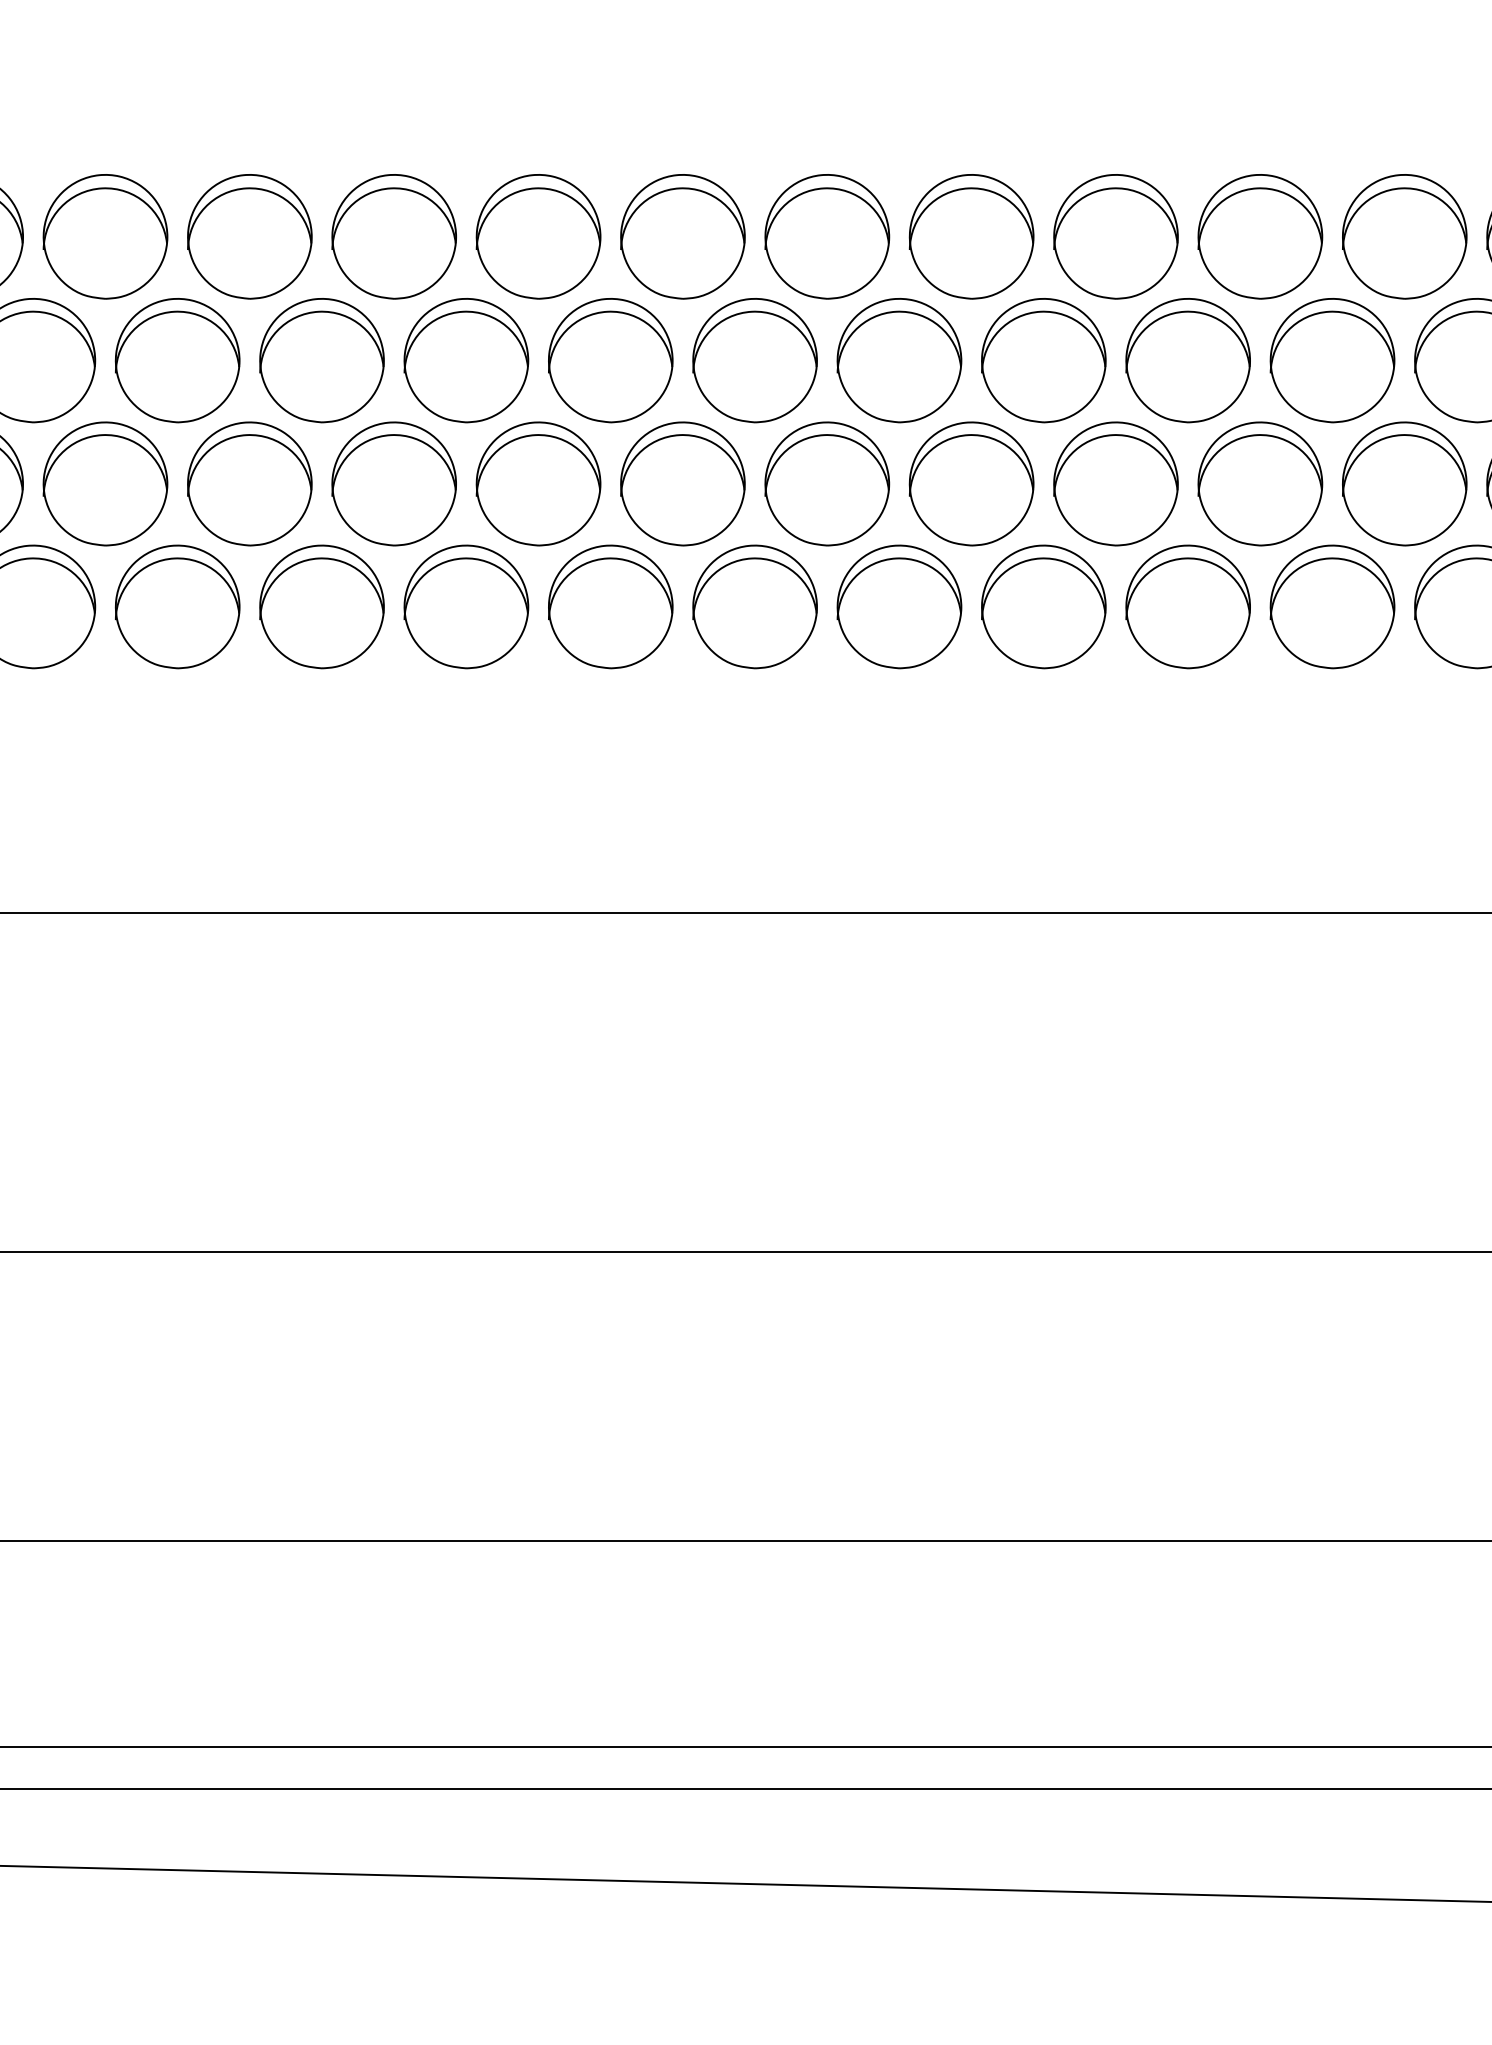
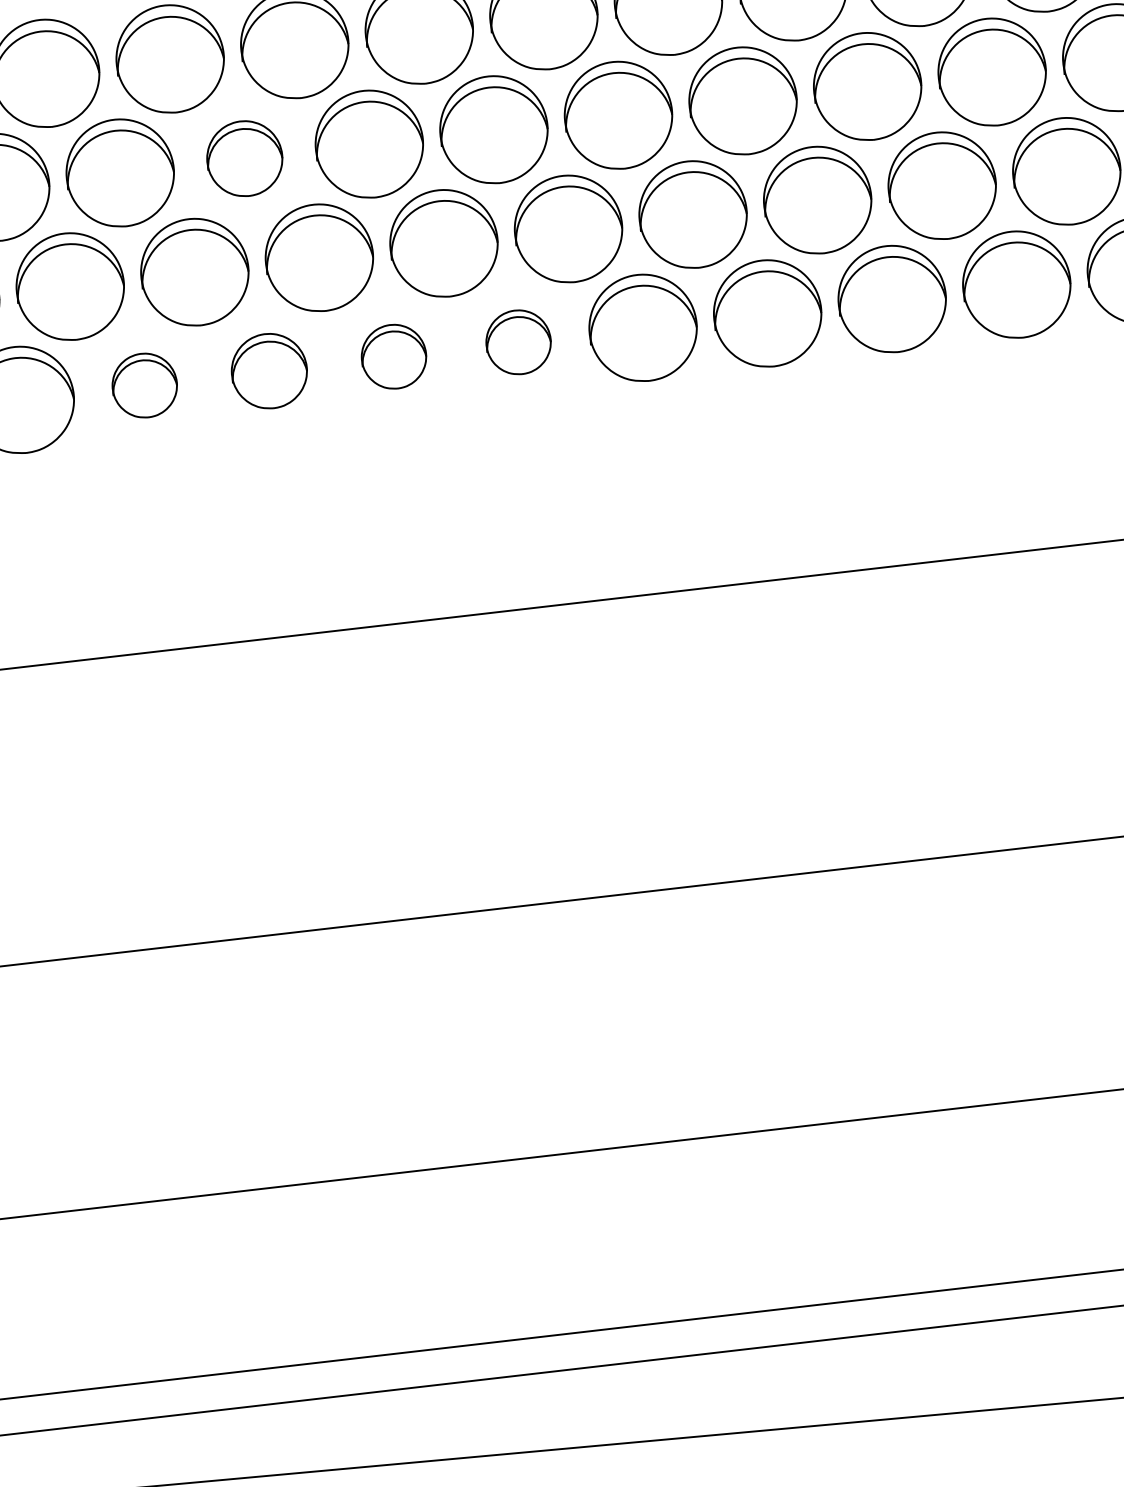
part: (321, 360) -> (244, 158), size x0.7
part: (177, 606) -> (144, 385), size x0.6
part: (321, 606) -> (268, 370), size x0.7
part: (466, 606) -> (394, 356), size x0.6
part: (610, 606) -> (518, 342), size x0.6

